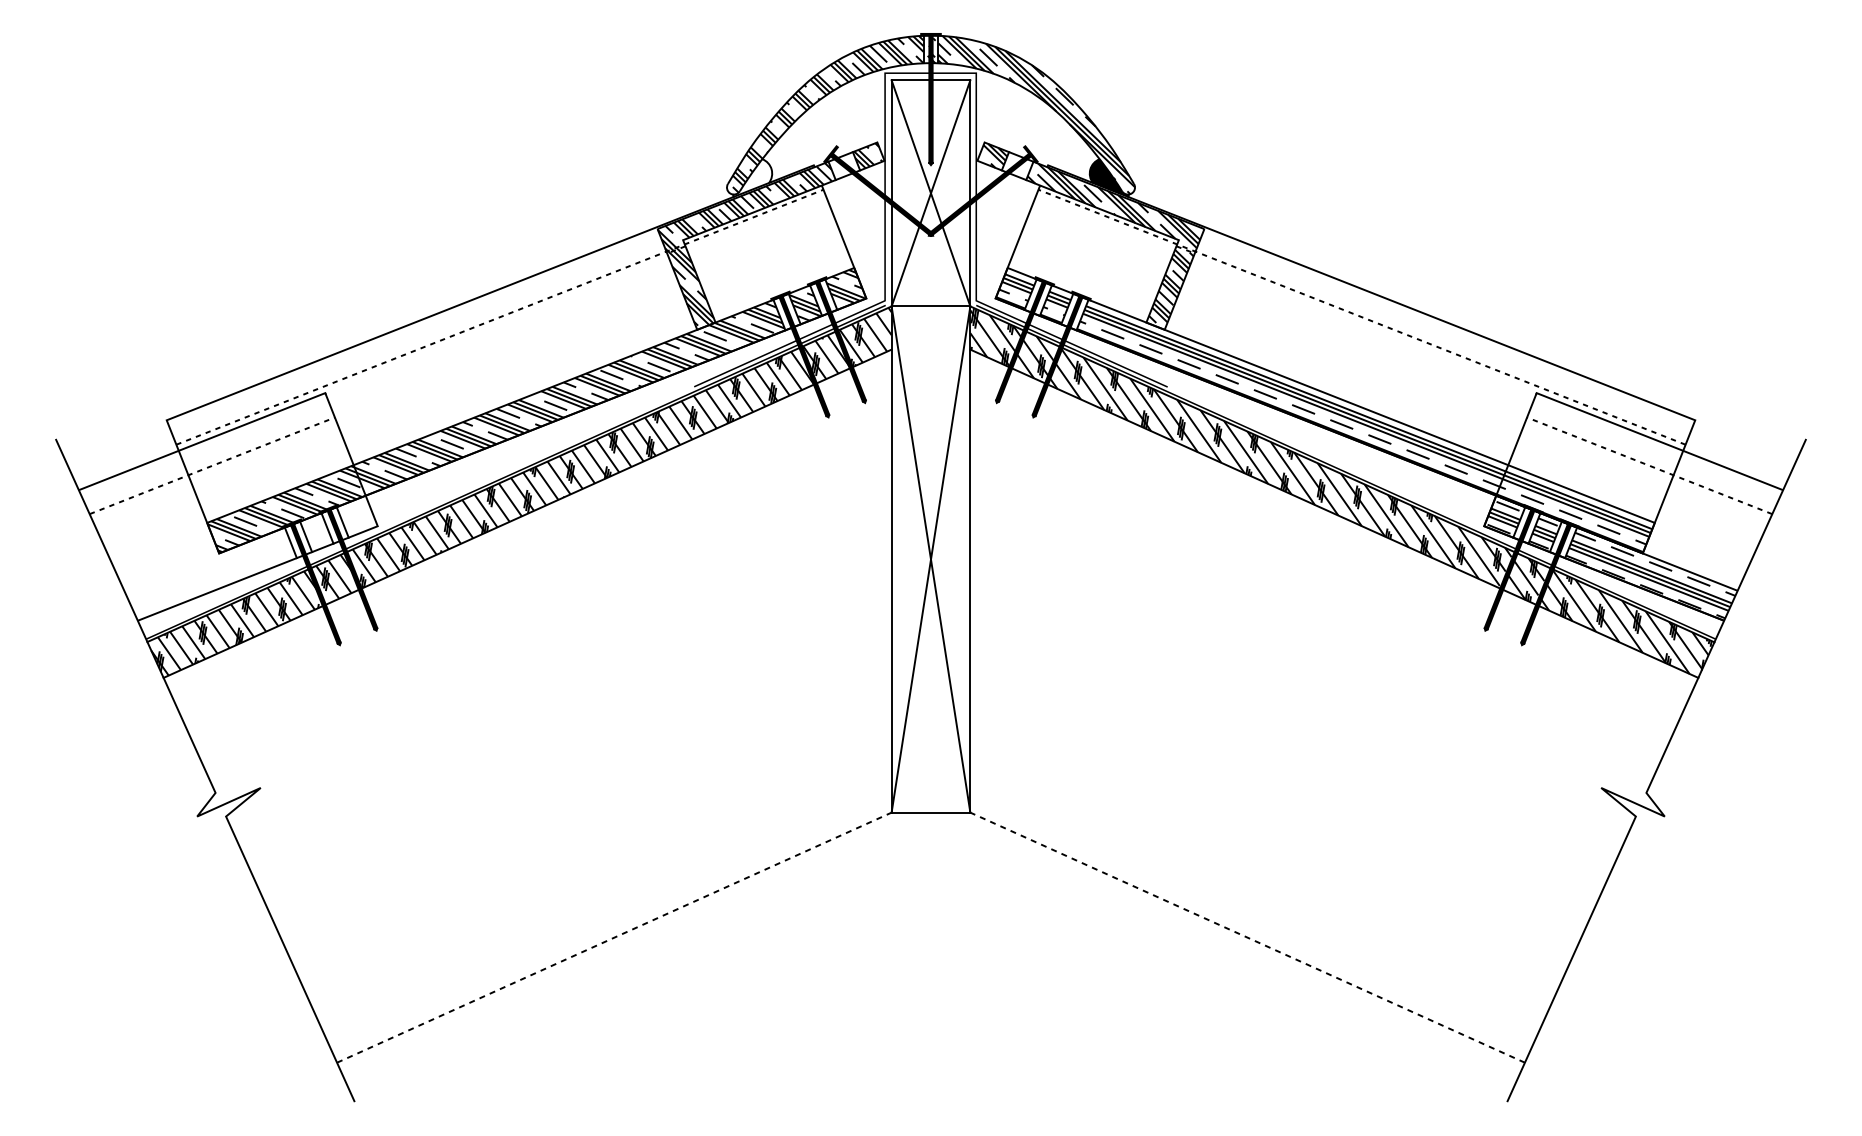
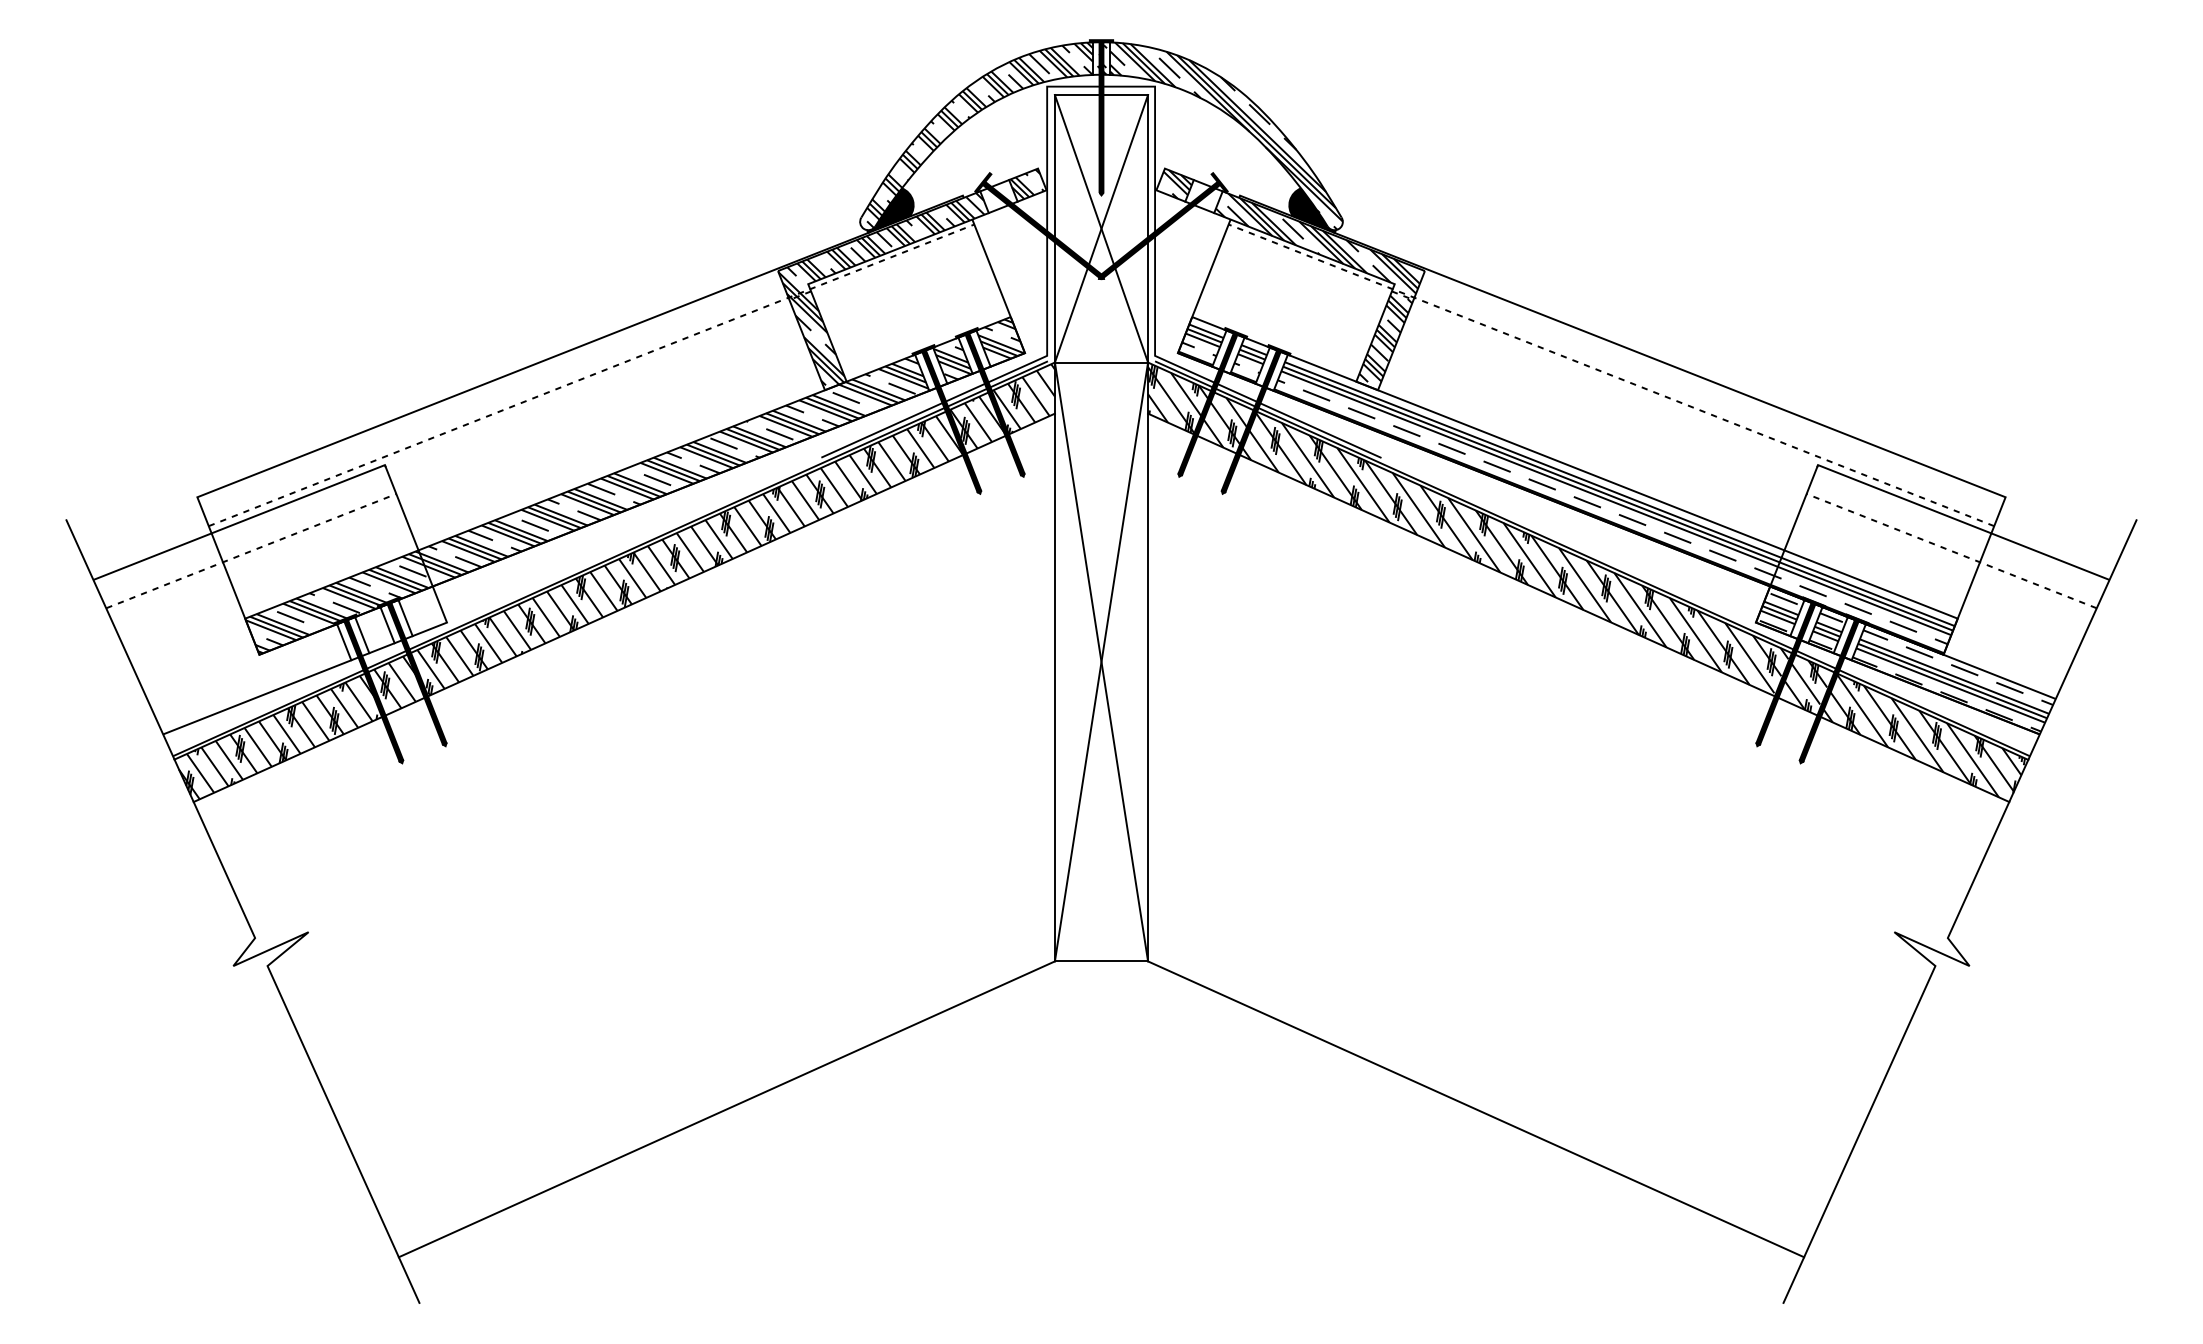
fill: (752, 177) -> (890, 210), added
line: (614, 937) -> (726, 1109), dashed -> solid
line: (1247, 937) -> (1476, 1109), dashed -> solid

